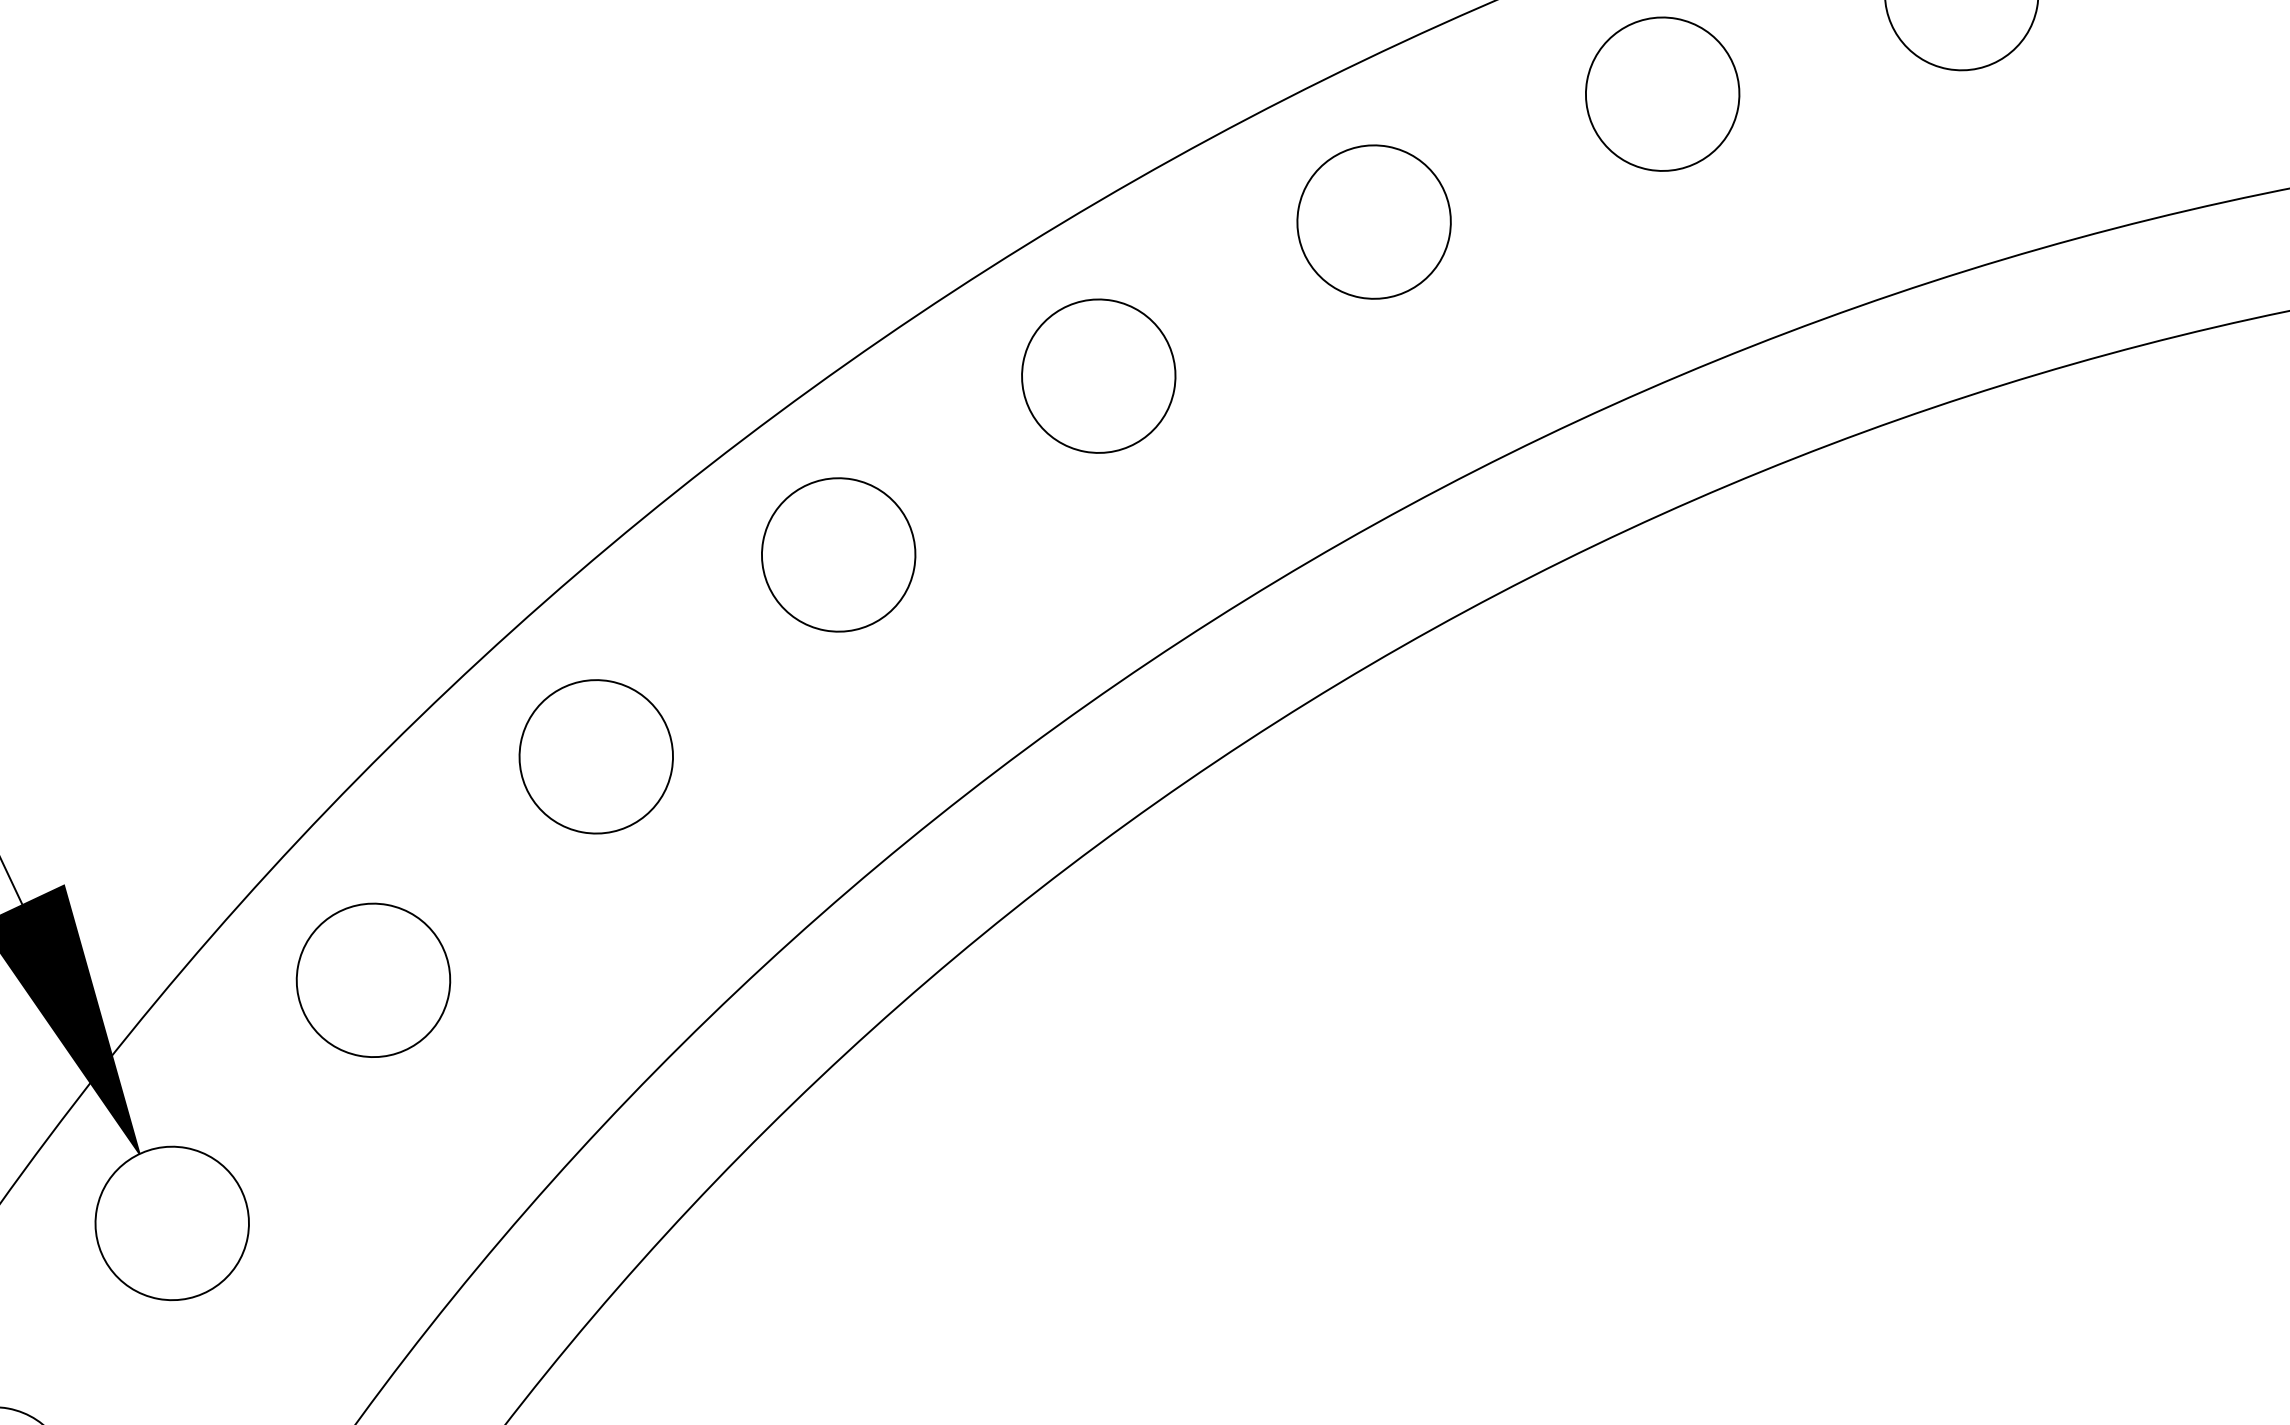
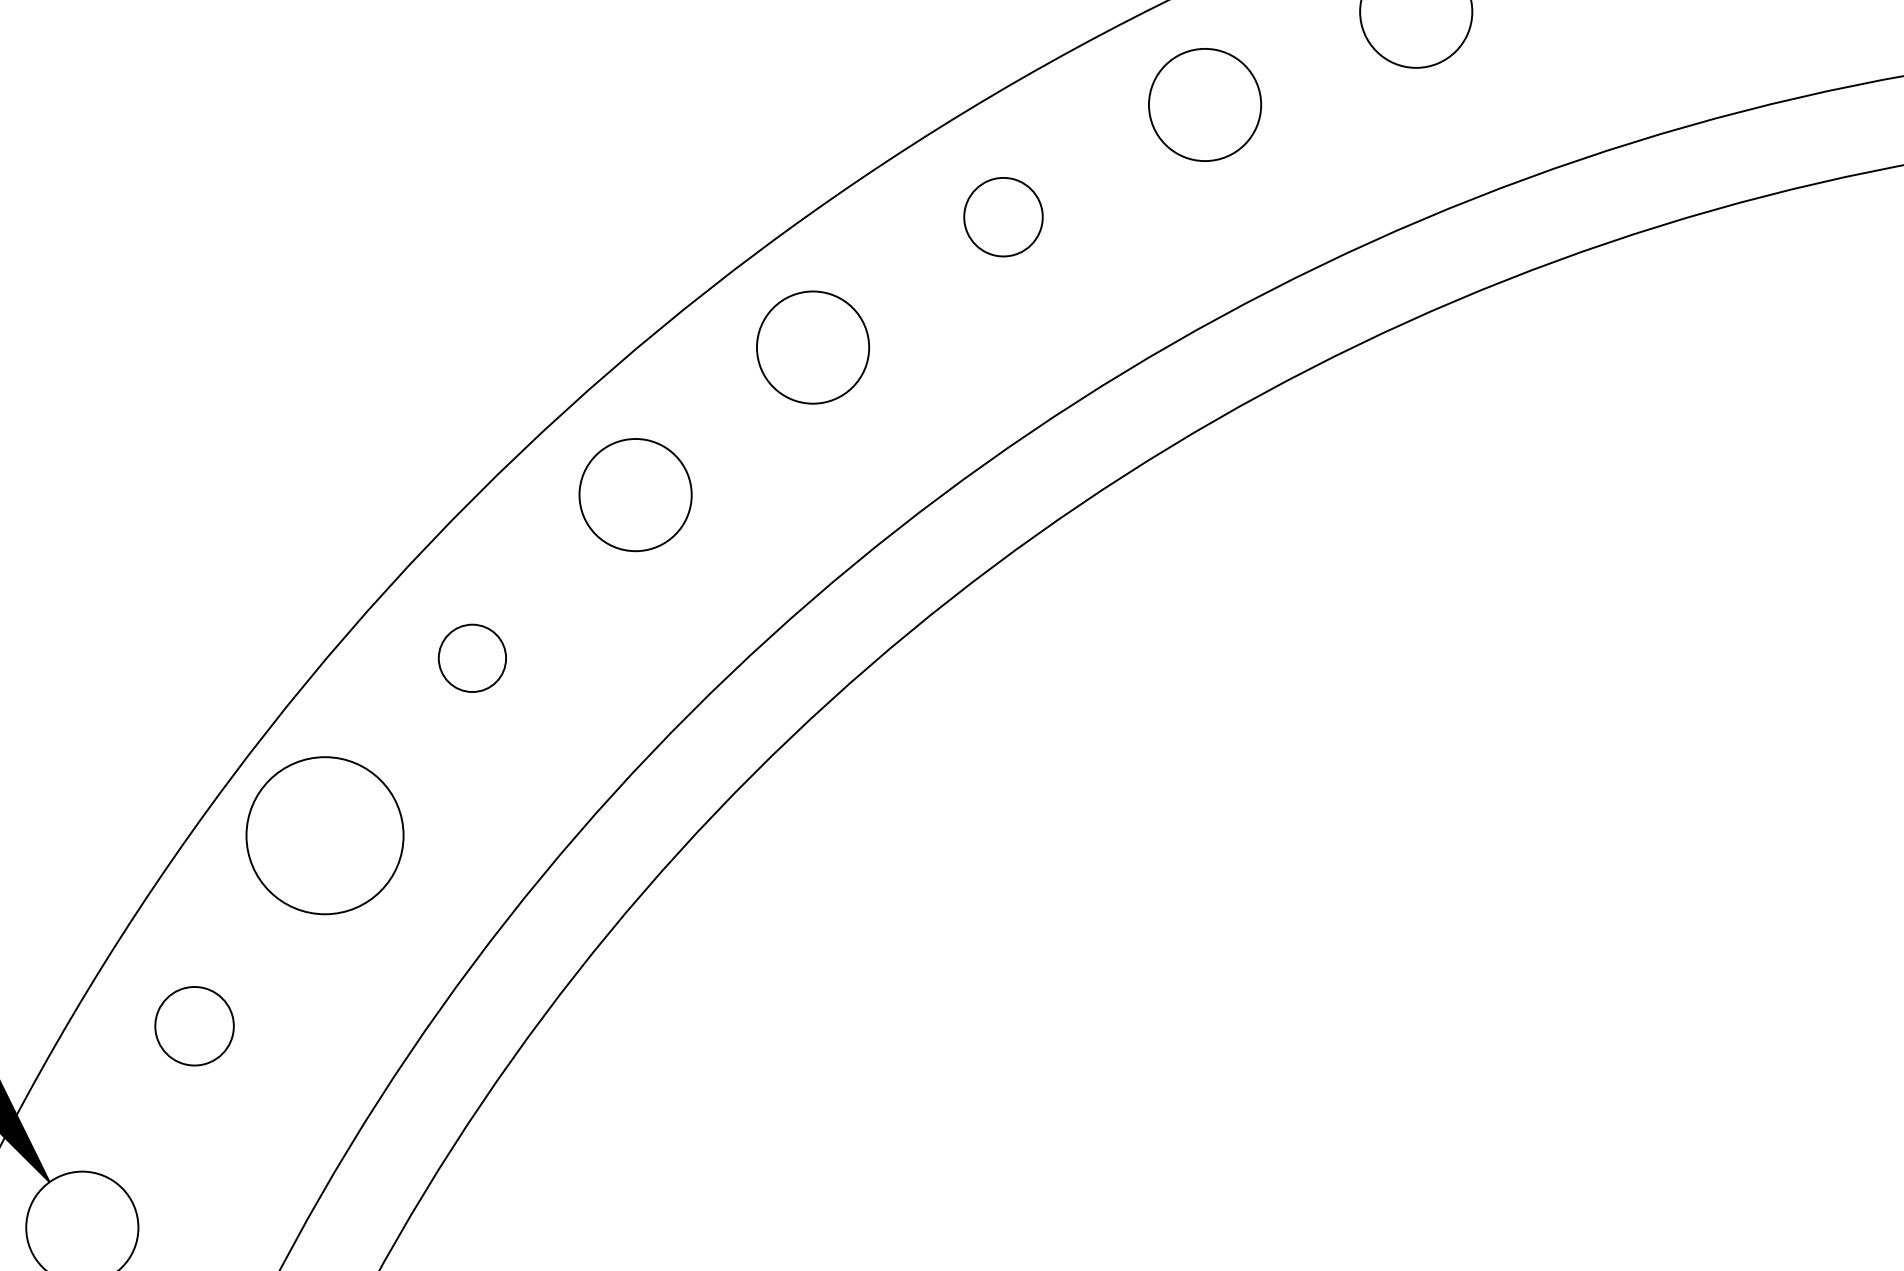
circle: (1662, 94) -> (1003, 217), size x0.7
circle: (838, 555) -> (472, 658), size x0.6
circle: (595, 756) -> (324, 835), size x1.4
circle: (373, 980) -> (194, 1026), size x0.7

